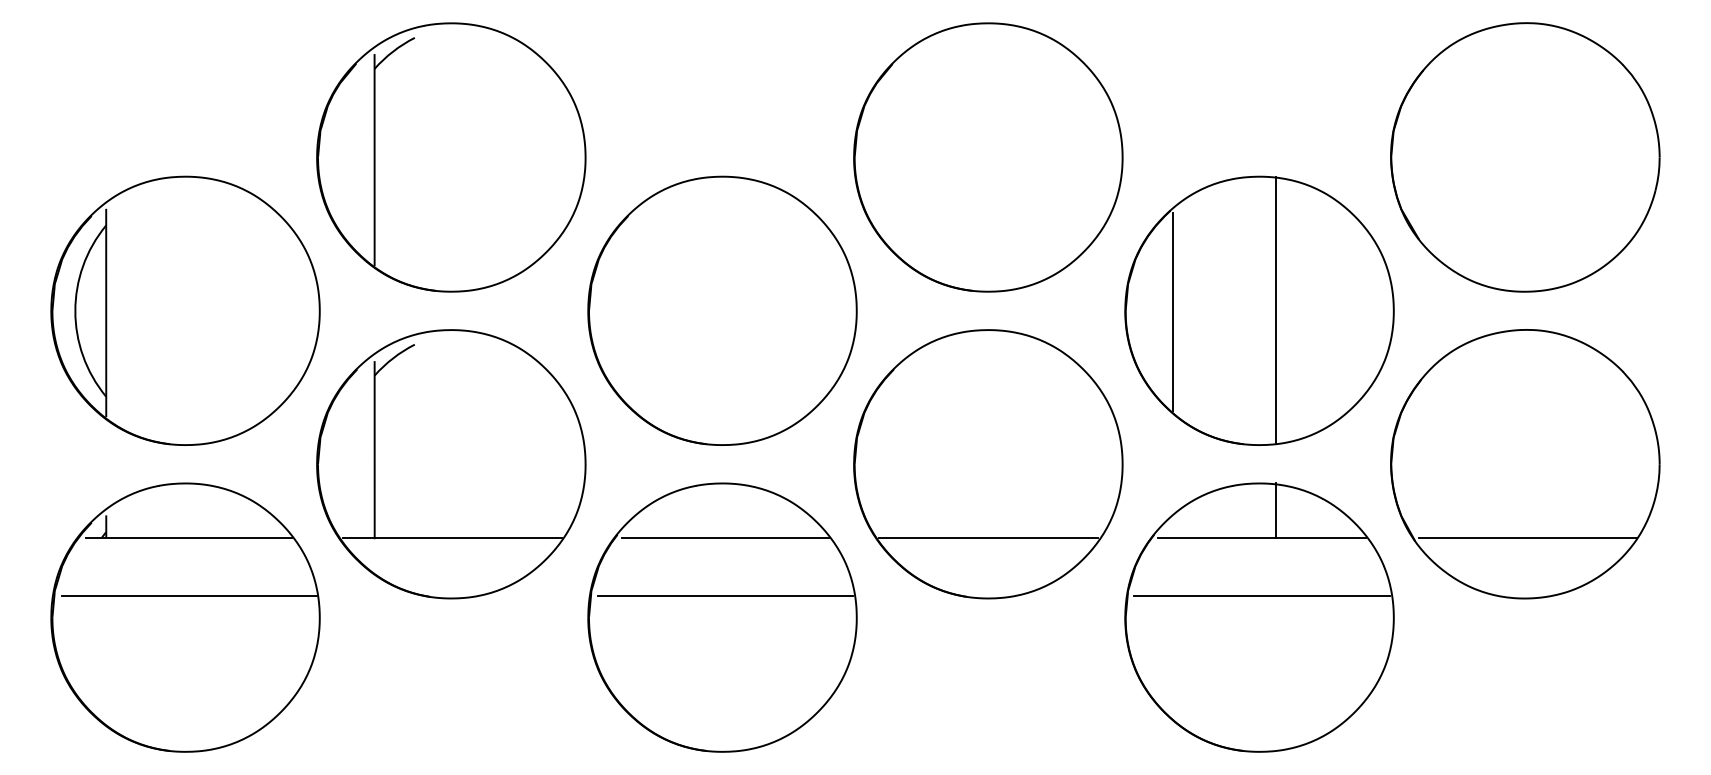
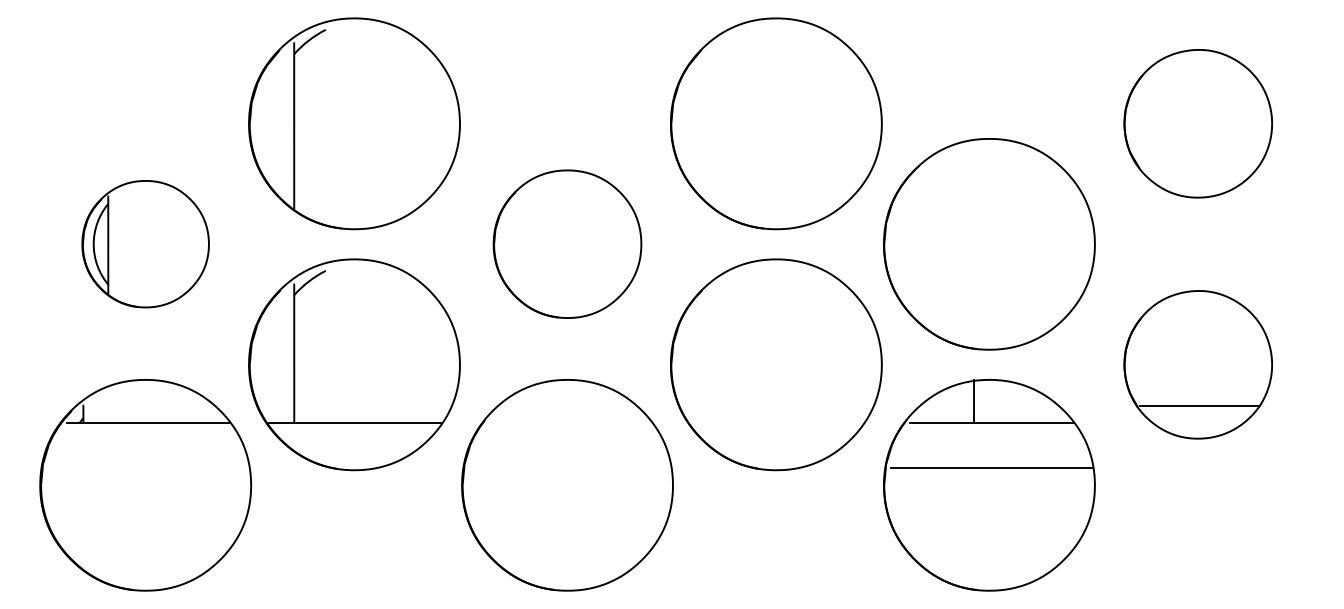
part: (1525, 157) -> (1198, 123), size x0.7
part: (185, 310) -> (145, 244), size x0.6
part: (722, 310) -> (567, 244), size x0.7
line: (1276, 310) -> (1002, 244), removed
line: (1172, 311) -> (921, 244), removed
part: (1525, 464) -> (1198, 364), size x0.7
line: (1276, 510) -> (974, 401), moved
line: (725, 538) -> (569, 423), removed
line: (988, 538) -> (776, 423), removed
line: (188, 595) -> (148, 467), removed
line: (725, 595) -> (569, 467), removed

